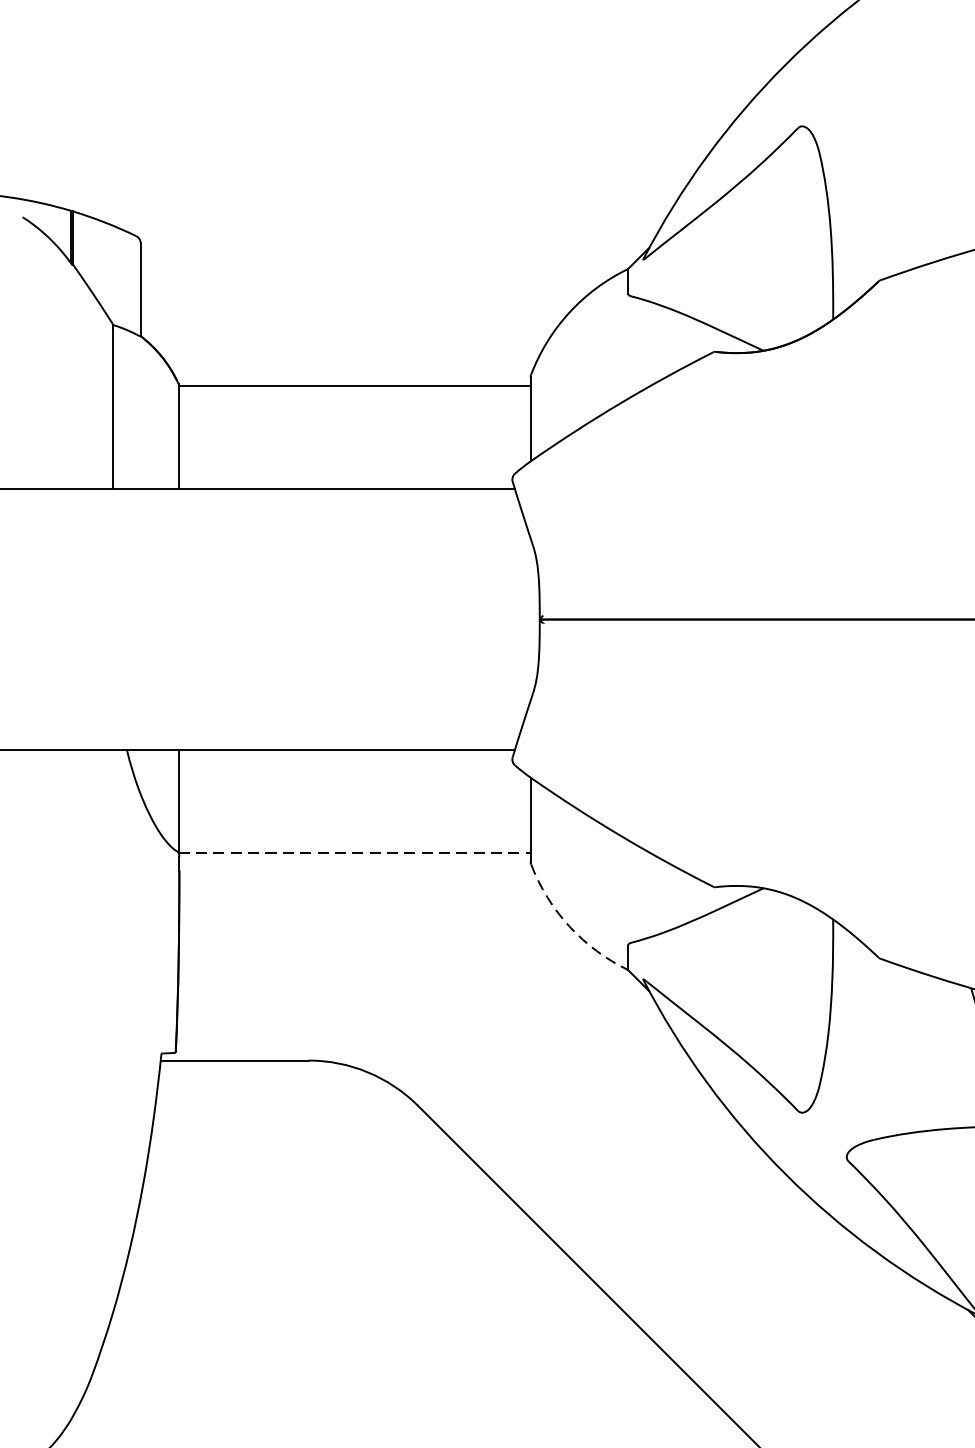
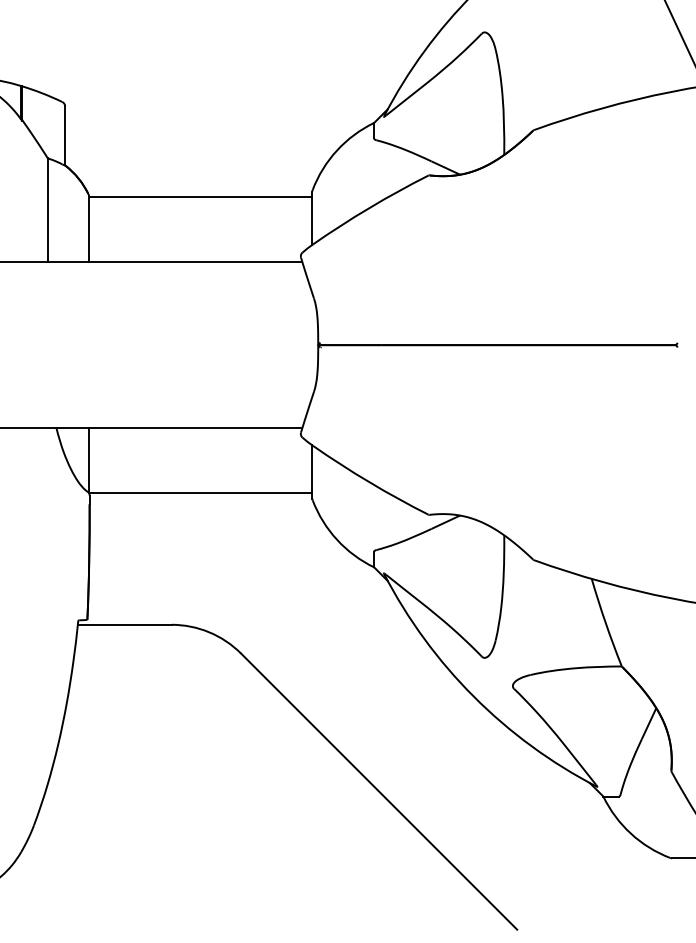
line: (354, 853) -> (200, 493), dashed -> solid
arc: (570, 926) -> (337, 539), dashed -> solid

